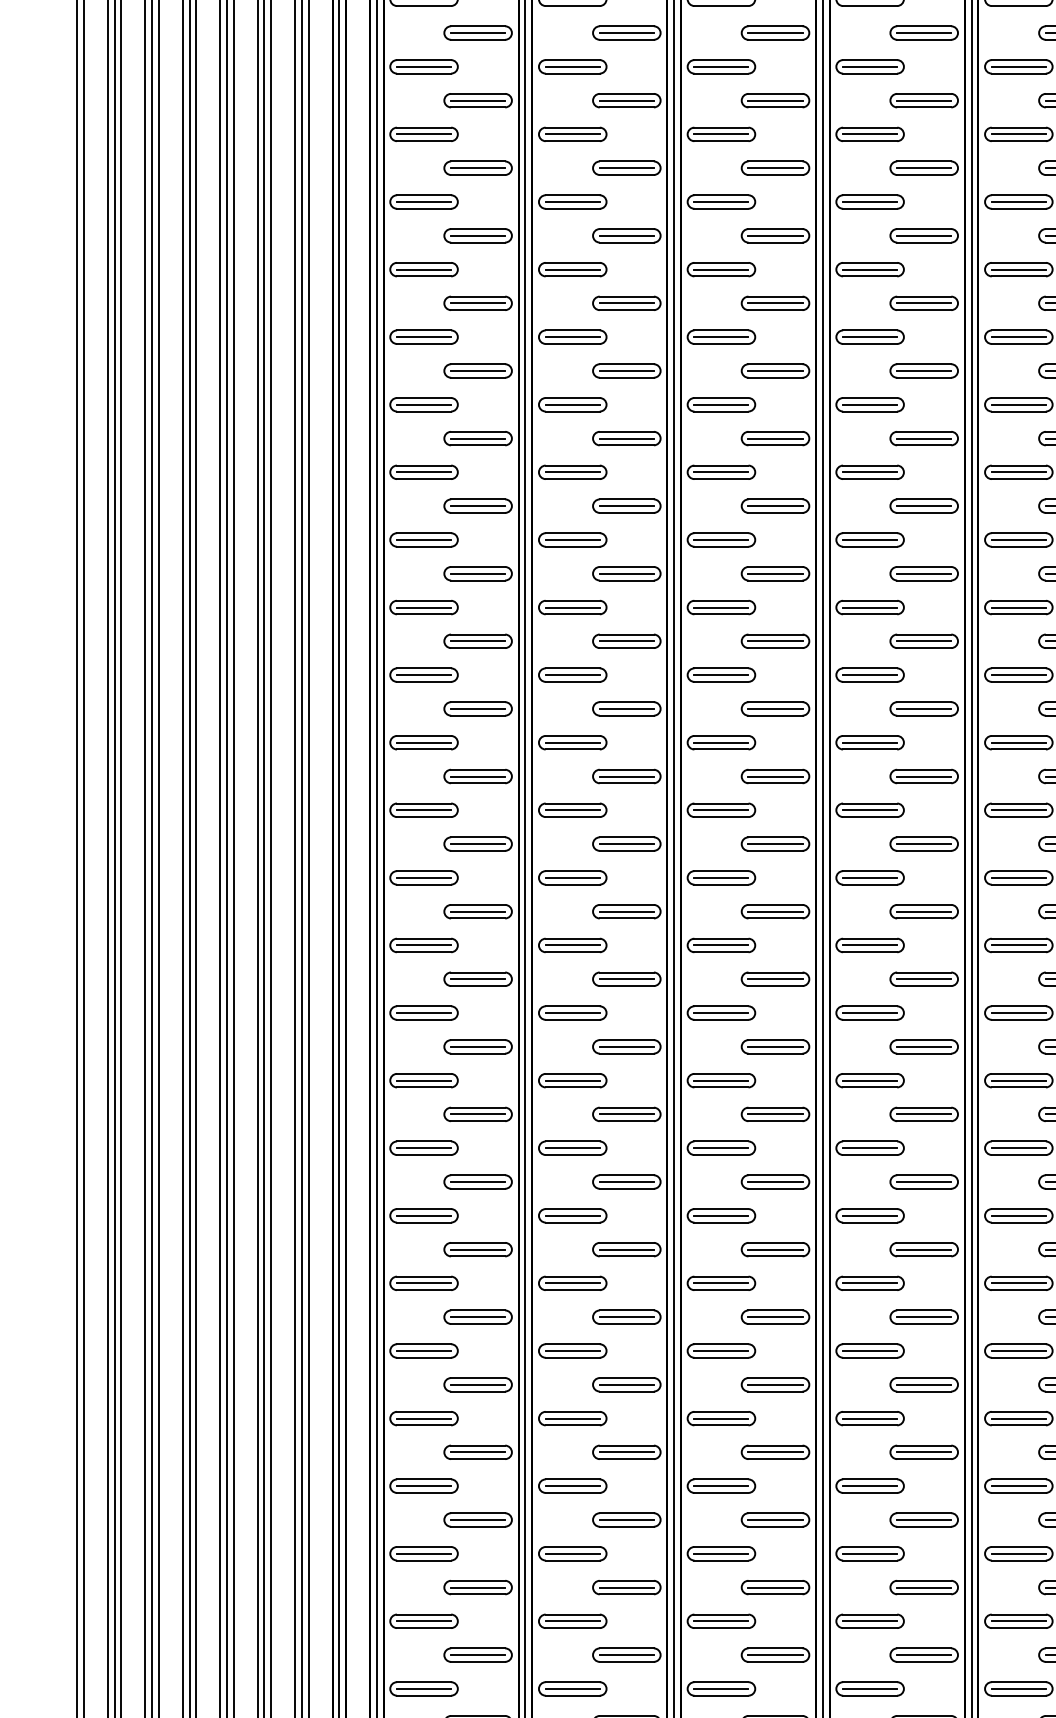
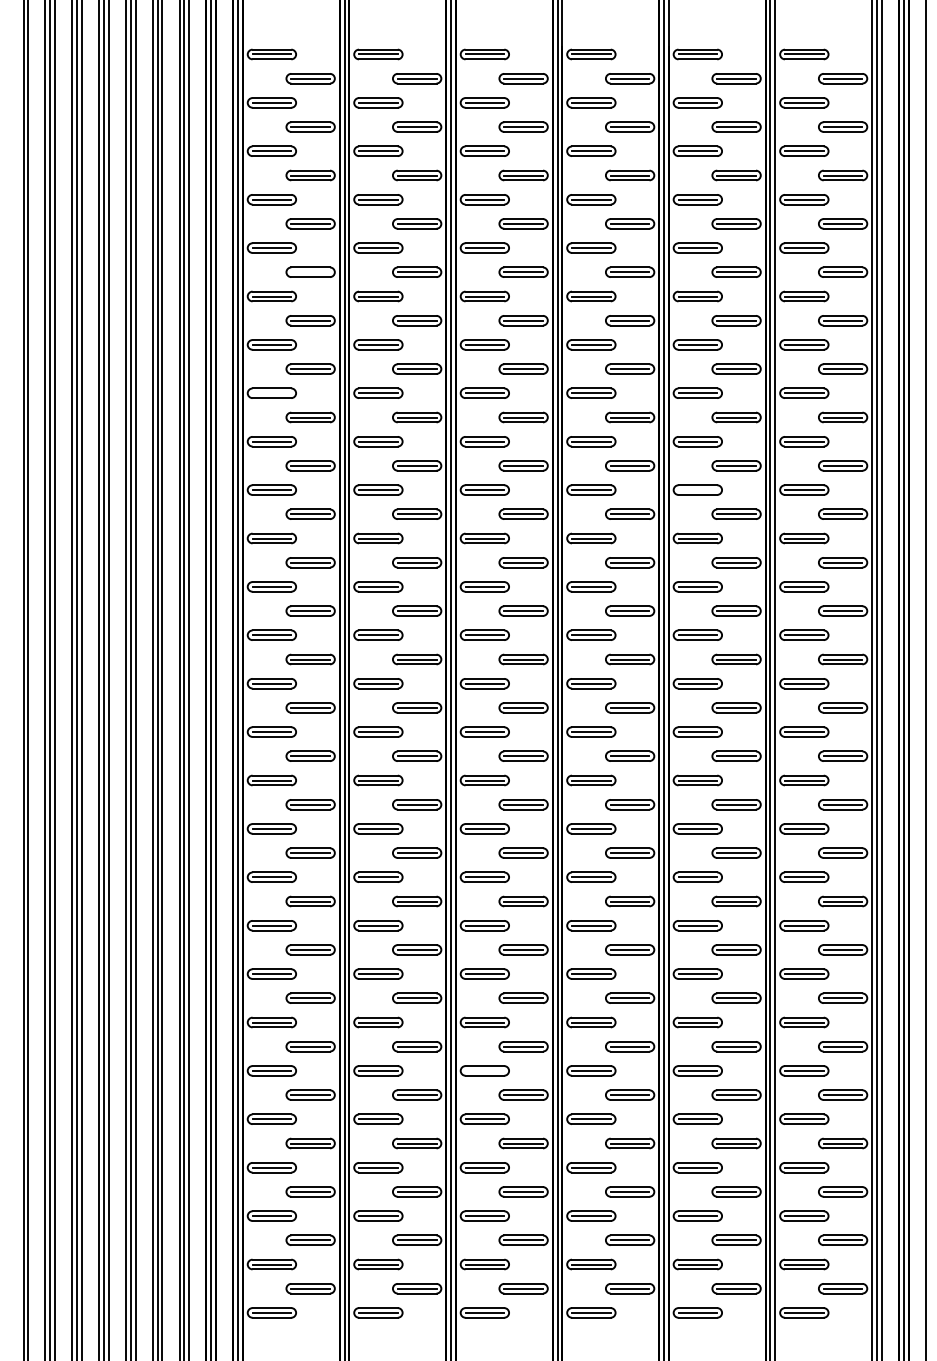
line: (477, 303) -> (310, 272), removed
line: (423, 472) -> (271, 393), removed
line: (1018, 608) -> (697, 490), removed
line: (720, 1418) -> (484, 1070), removed

